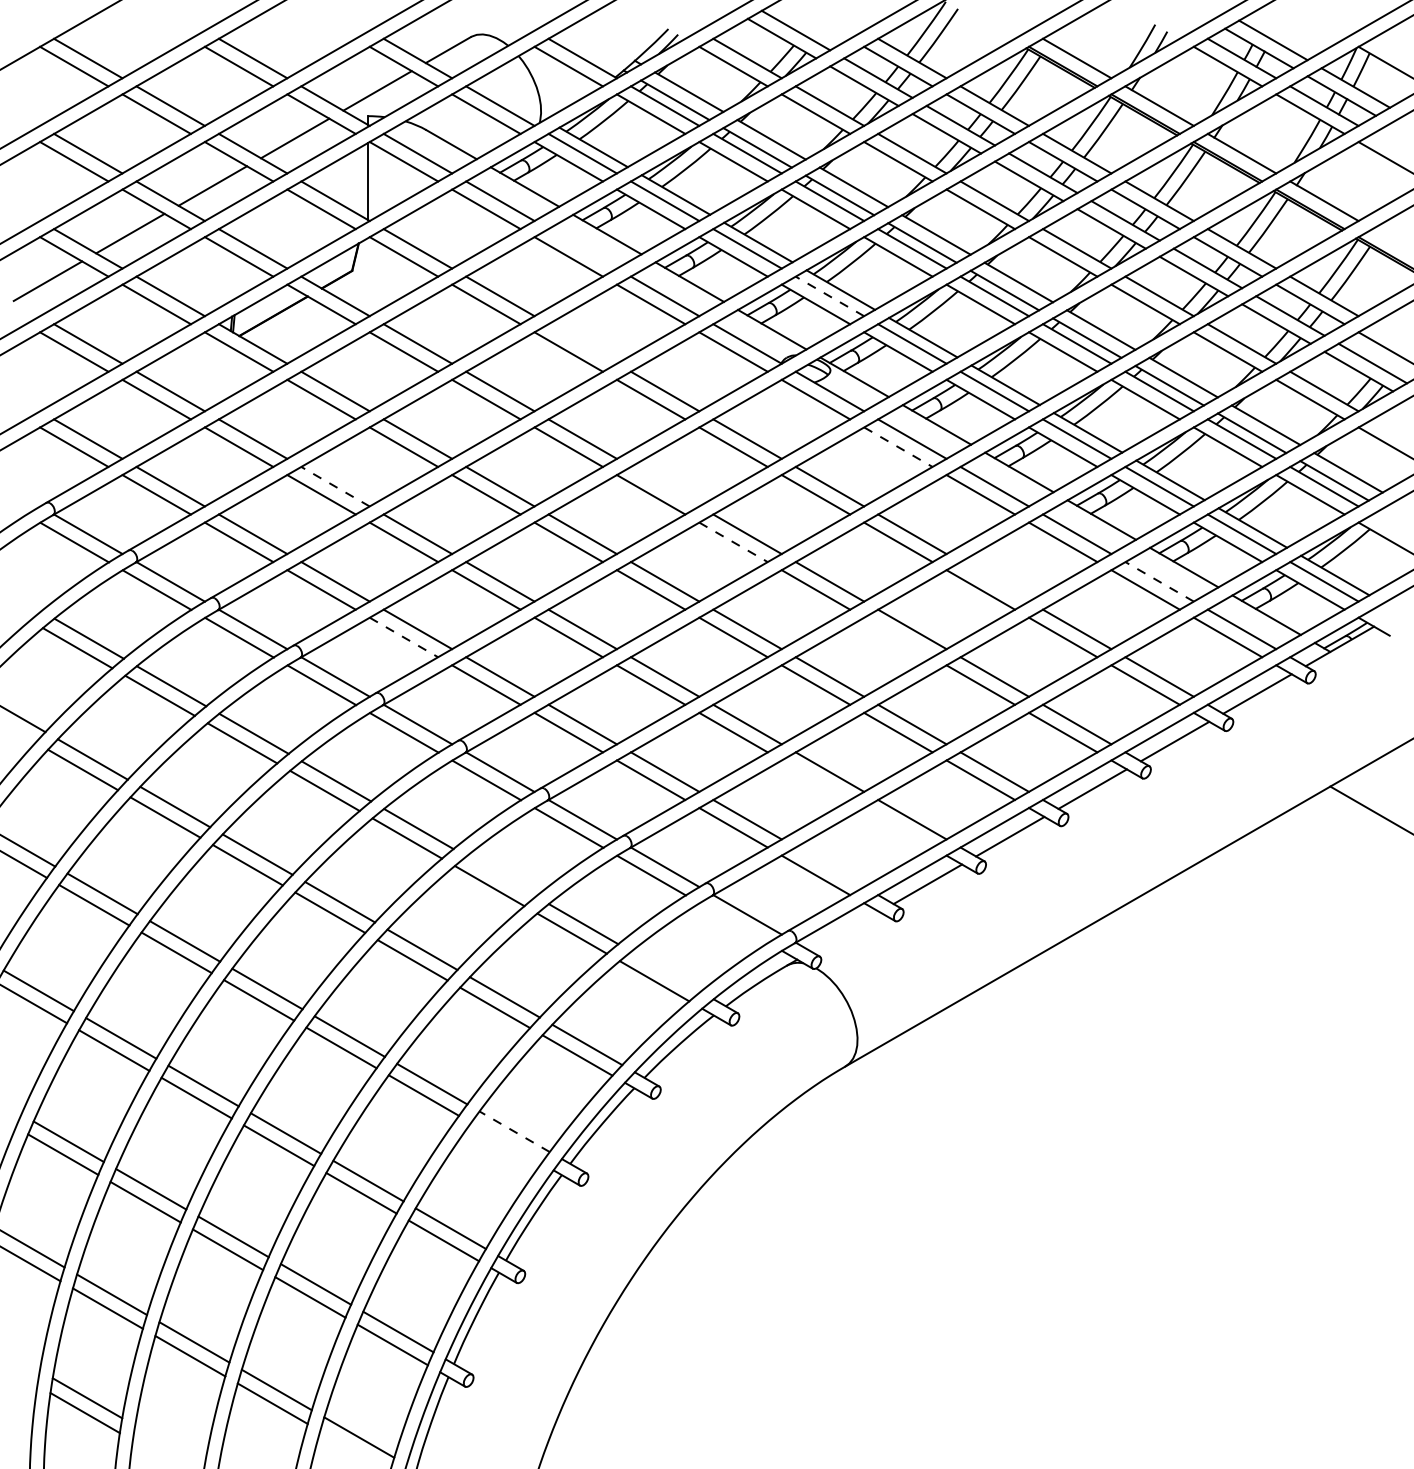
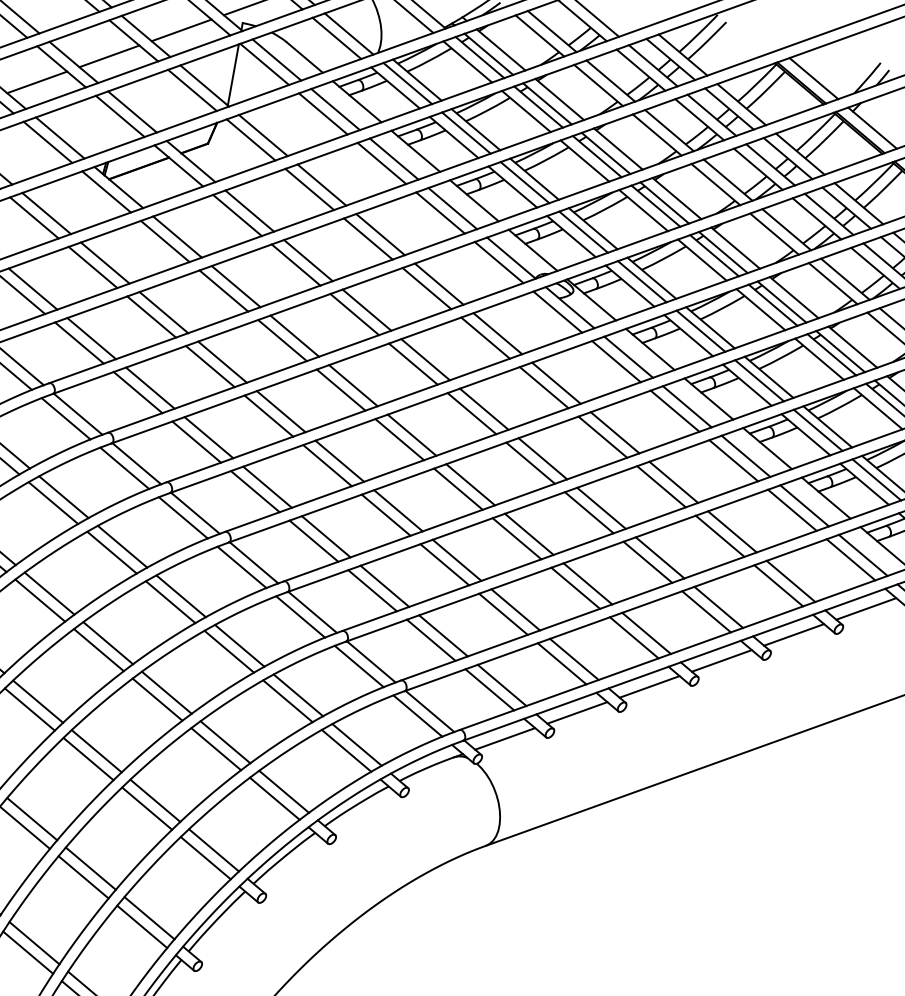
line: (582, 248) -> (394, 158), added
line: (829, 296) -> (583, 232), dashed -> solid
line: (582, 343) -> (380, 234), added
line: (898, 447) -> (616, 361), dashed -> solid
line: (335, 486) -> (163, 312), dashed -> solid
line: (664, 486) -> (425, 359), added
line: (733, 542) -> (471, 413), dashed -> solid
line: (994, 581) -> (673, 482), added
line: (1159, 581) -> (804, 505), dashed -> solid
line: (403, 637) -> (196, 442), dashed -> solid
line: (898, 637) -> (589, 512), added
line: (815, 779) -> (503, 613), added
line: (898, 827) -> (562, 663), added
line: (829, 867) -> (501, 685), added
line: (500, 876) -> (239, 645), added
line: (733, 923) -> (417, 716), added
line: (845, 931) -> (505, 738), added
line: (665, 971) -> (356, 744), added
line: (514, 1131) -> (213, 850), dashed -> solid
line: (506, 1142) -> (205, 857), added

